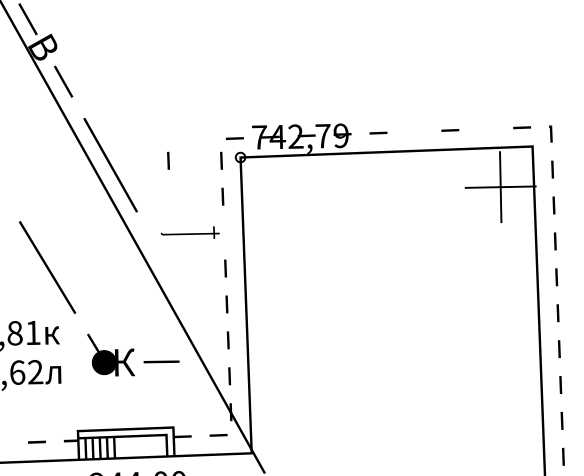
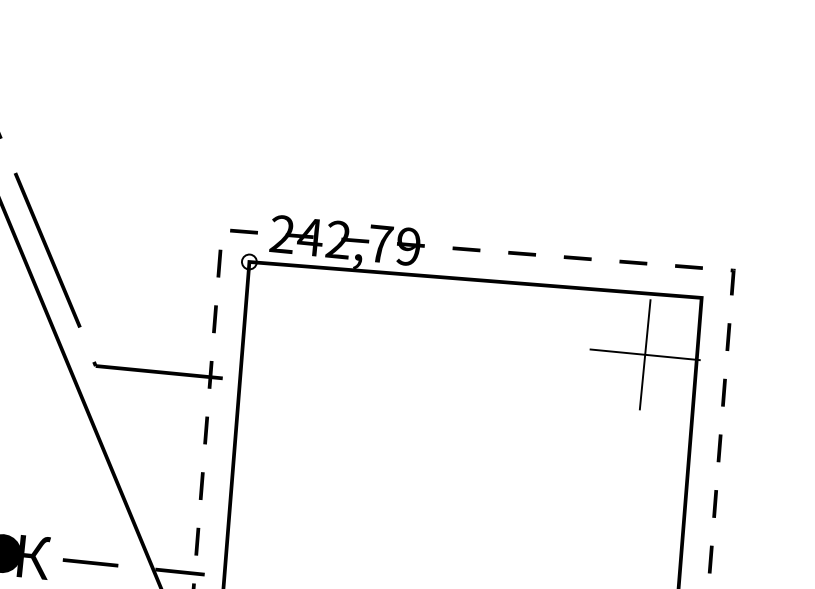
line: (486, 128) -> (633, 261), added
line: (414, 131) -> (522, 253), added
text: (259, 137) -> (282, 234), 742,79 -> 242,79
line: (168, 160) -> (137, 253), removed
part: (190, 232) -> (158, 368), size x1.43
fill: (219, 360) -> (180, 571), added

